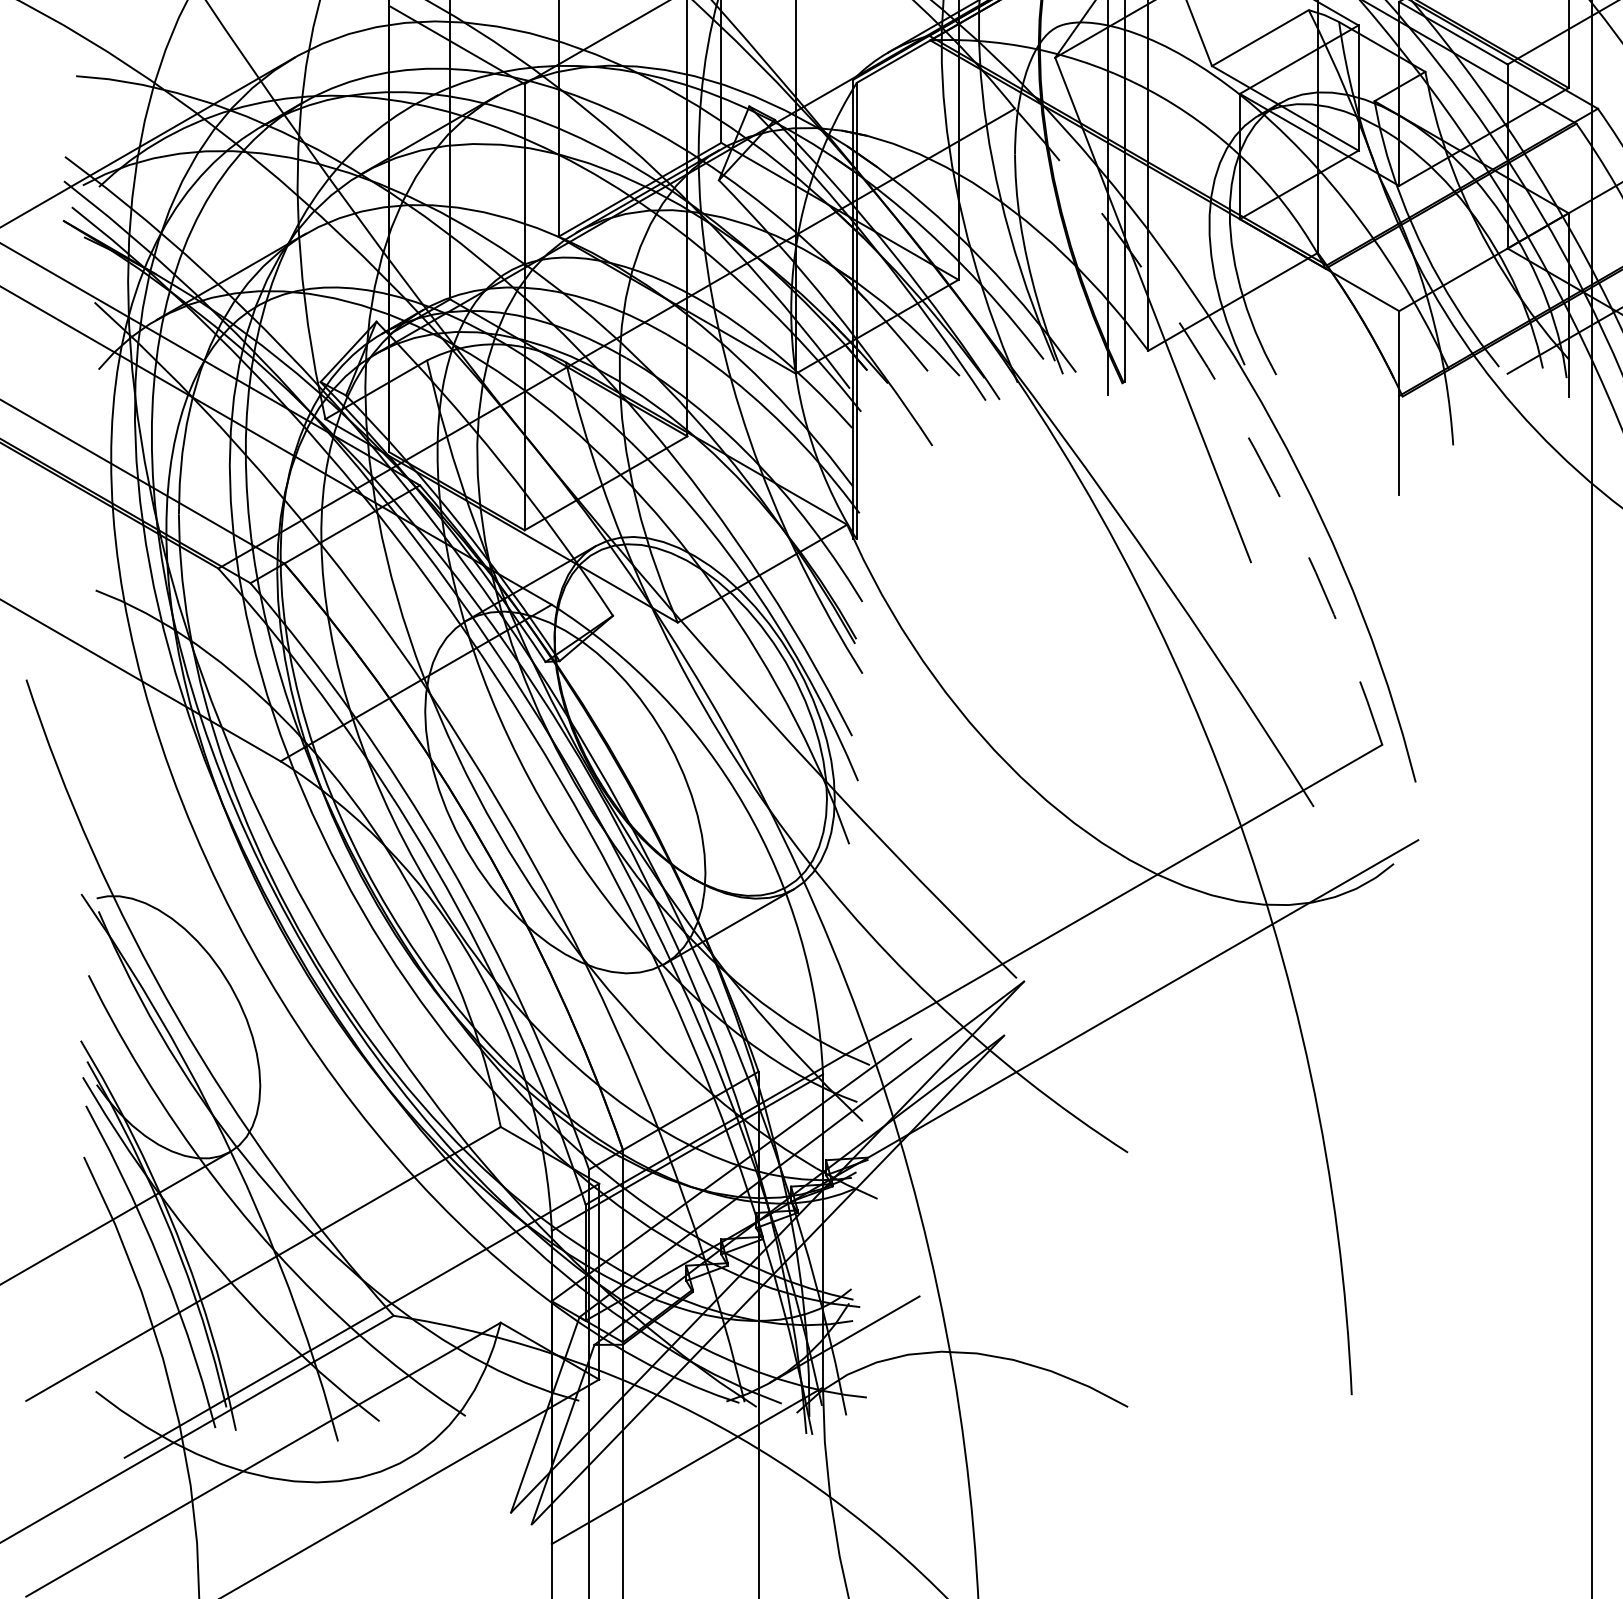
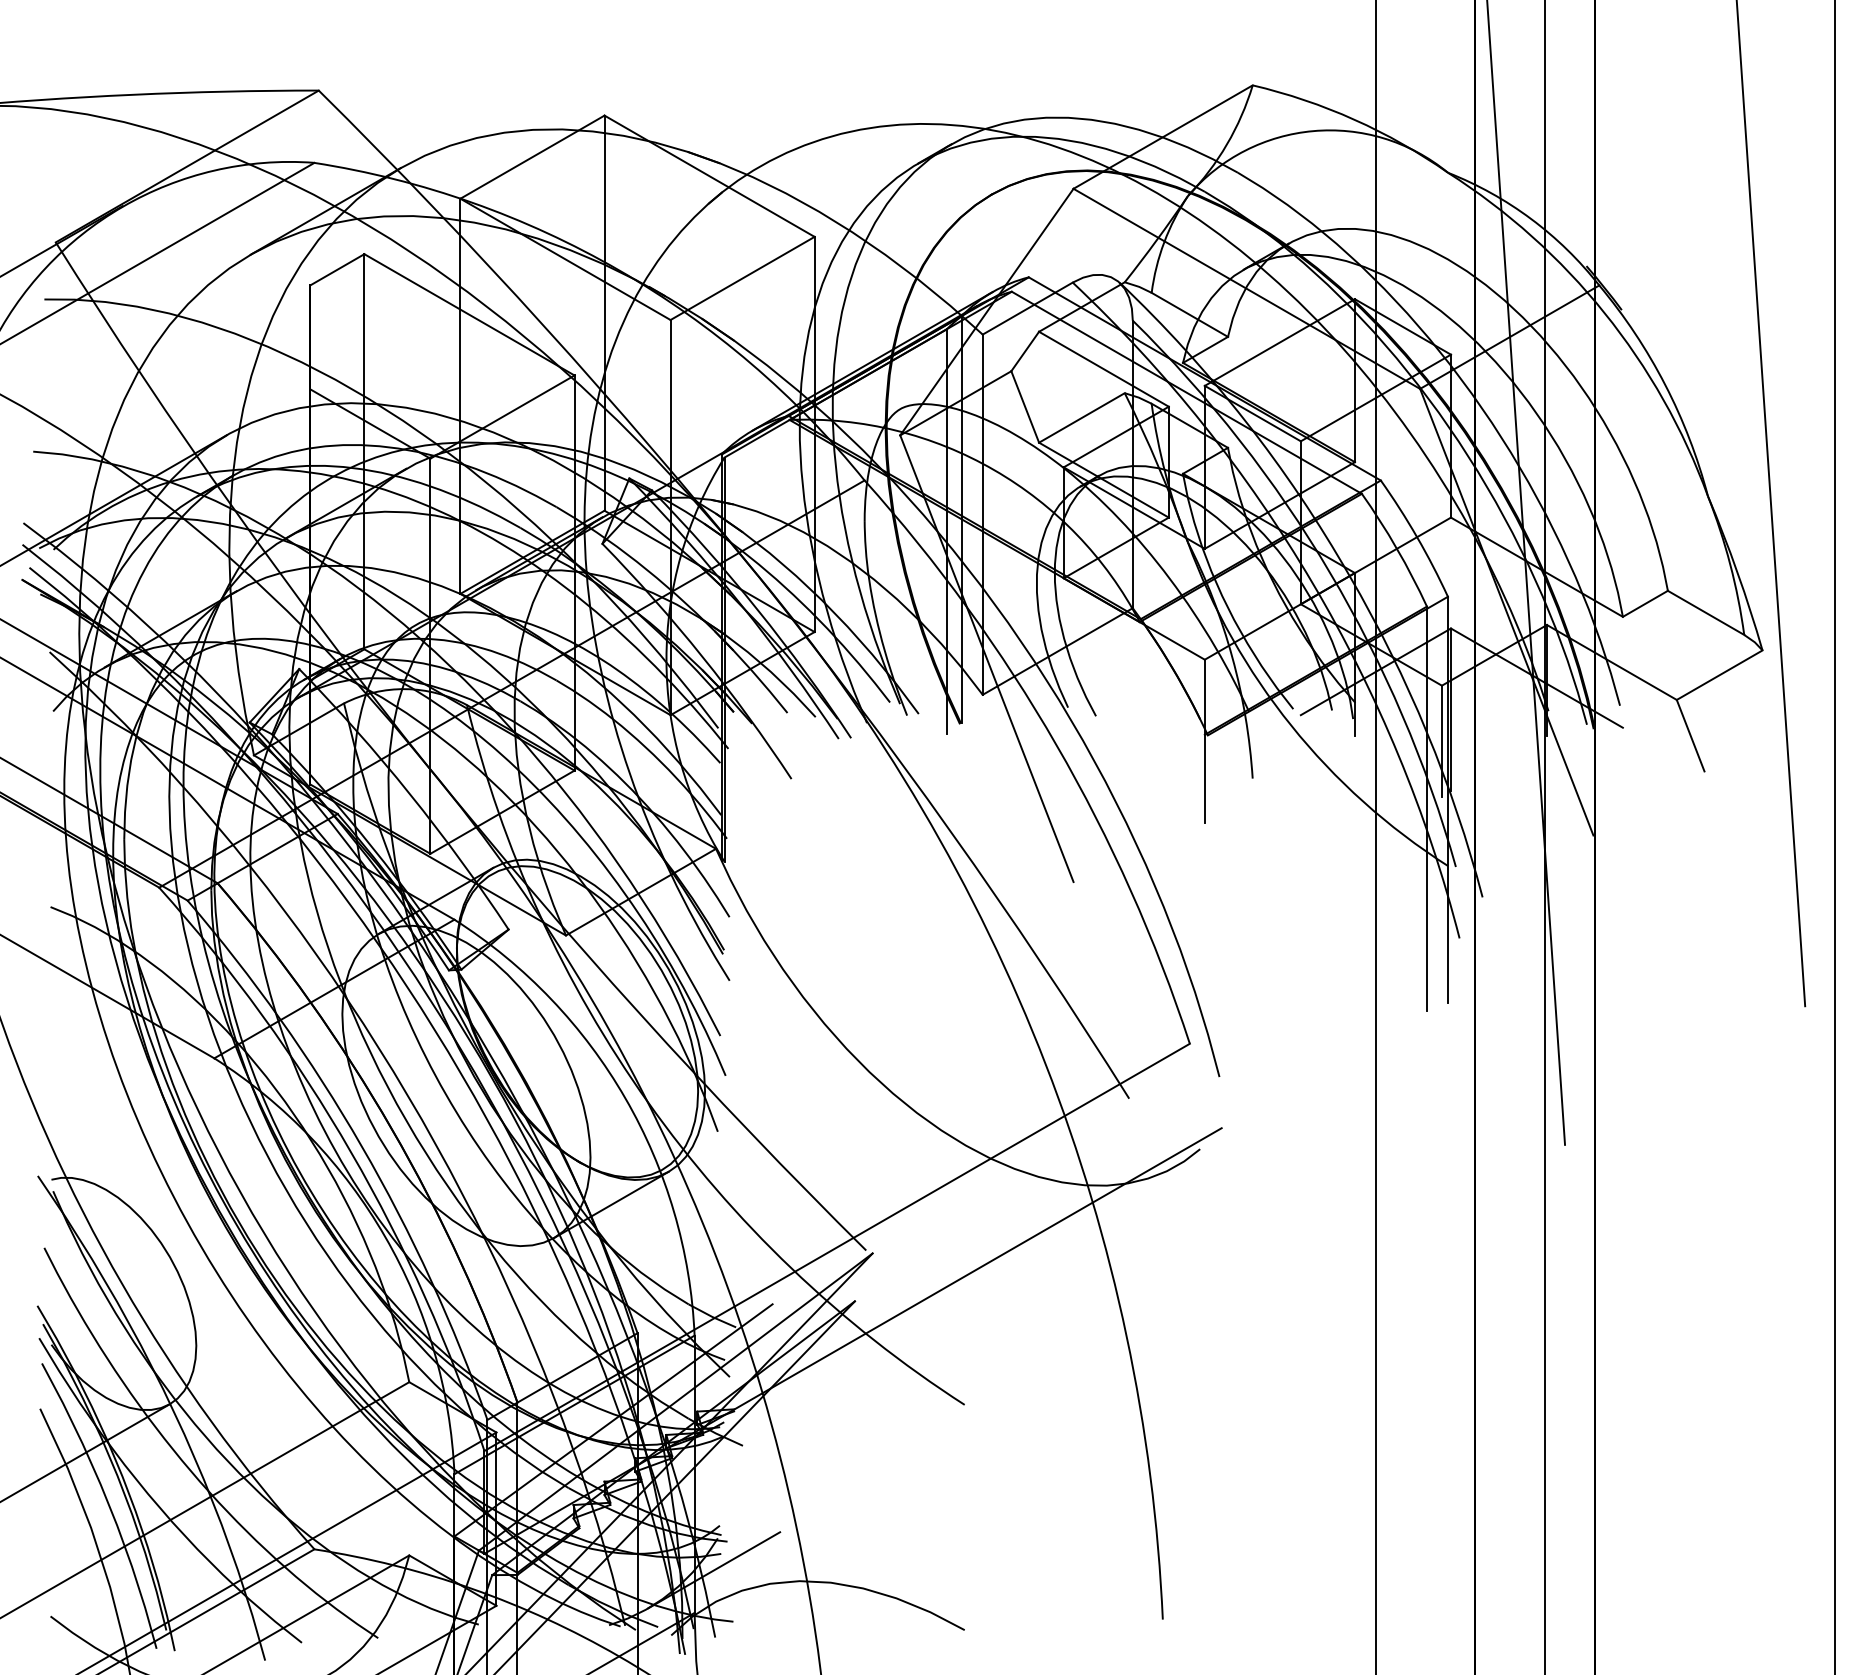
arc: (1231, 408) -> (1056, 745), dashed -> solid

